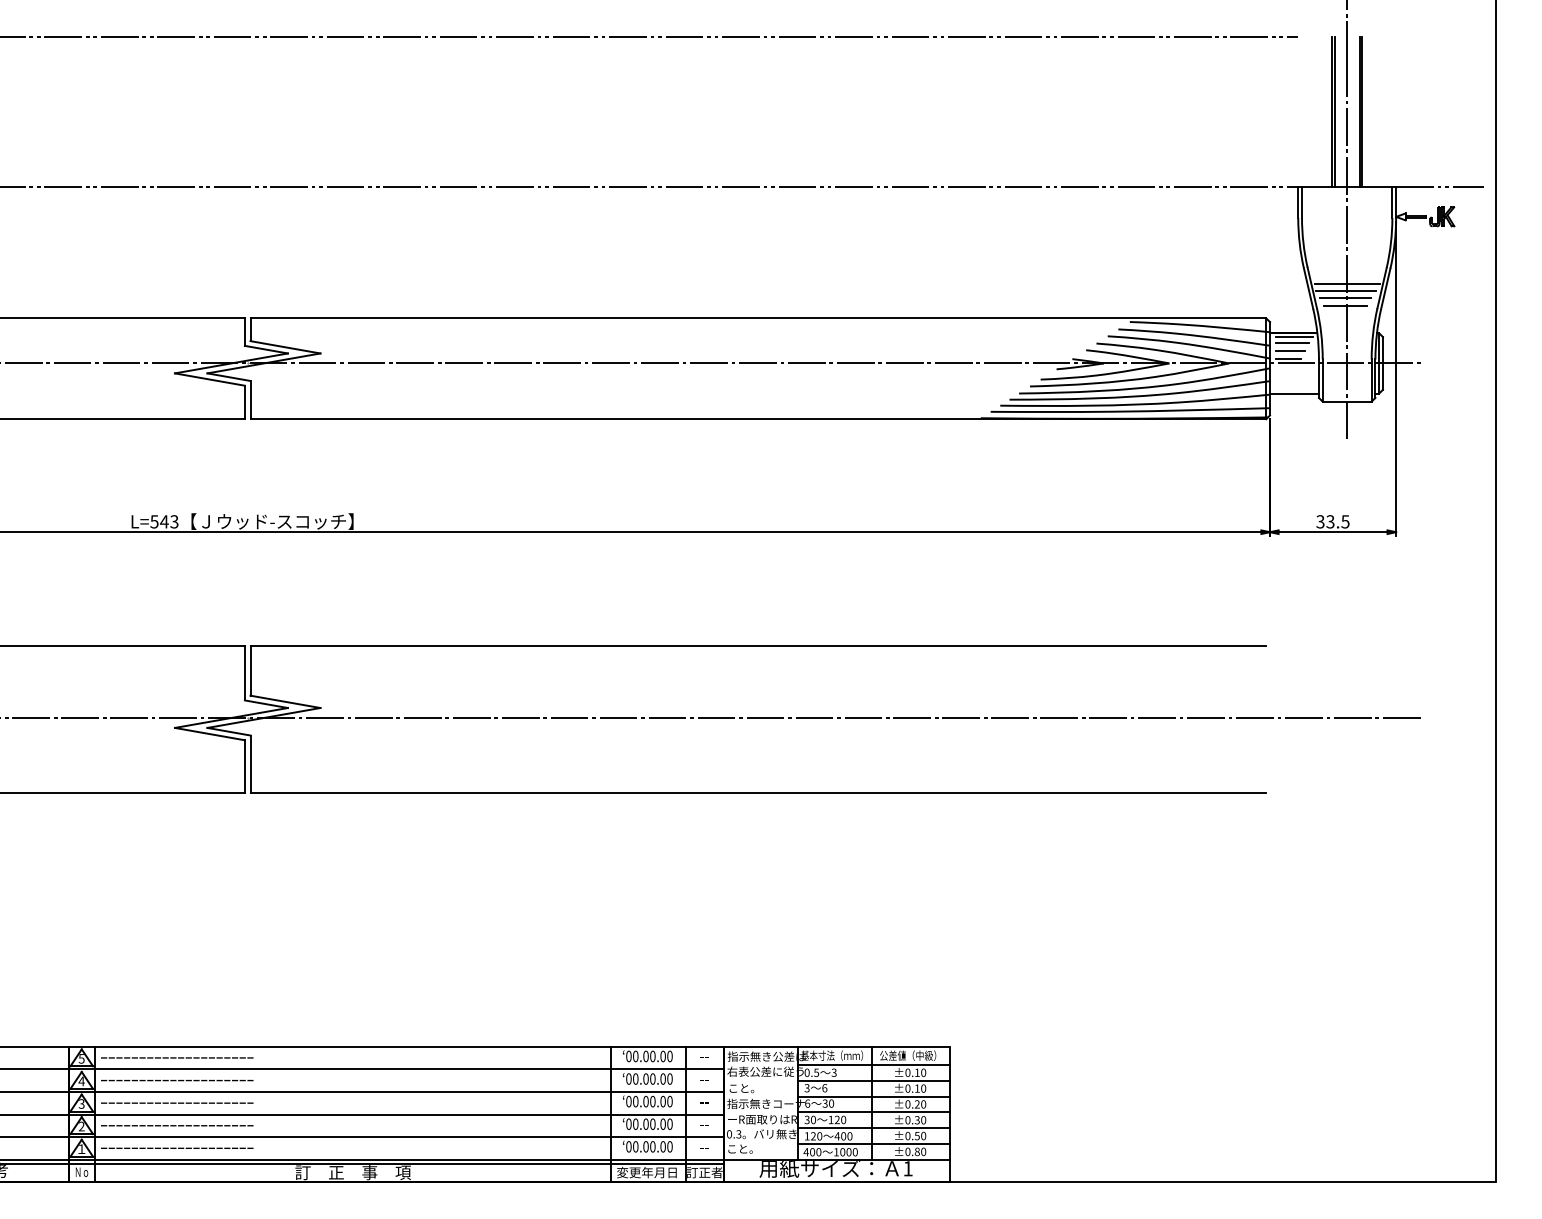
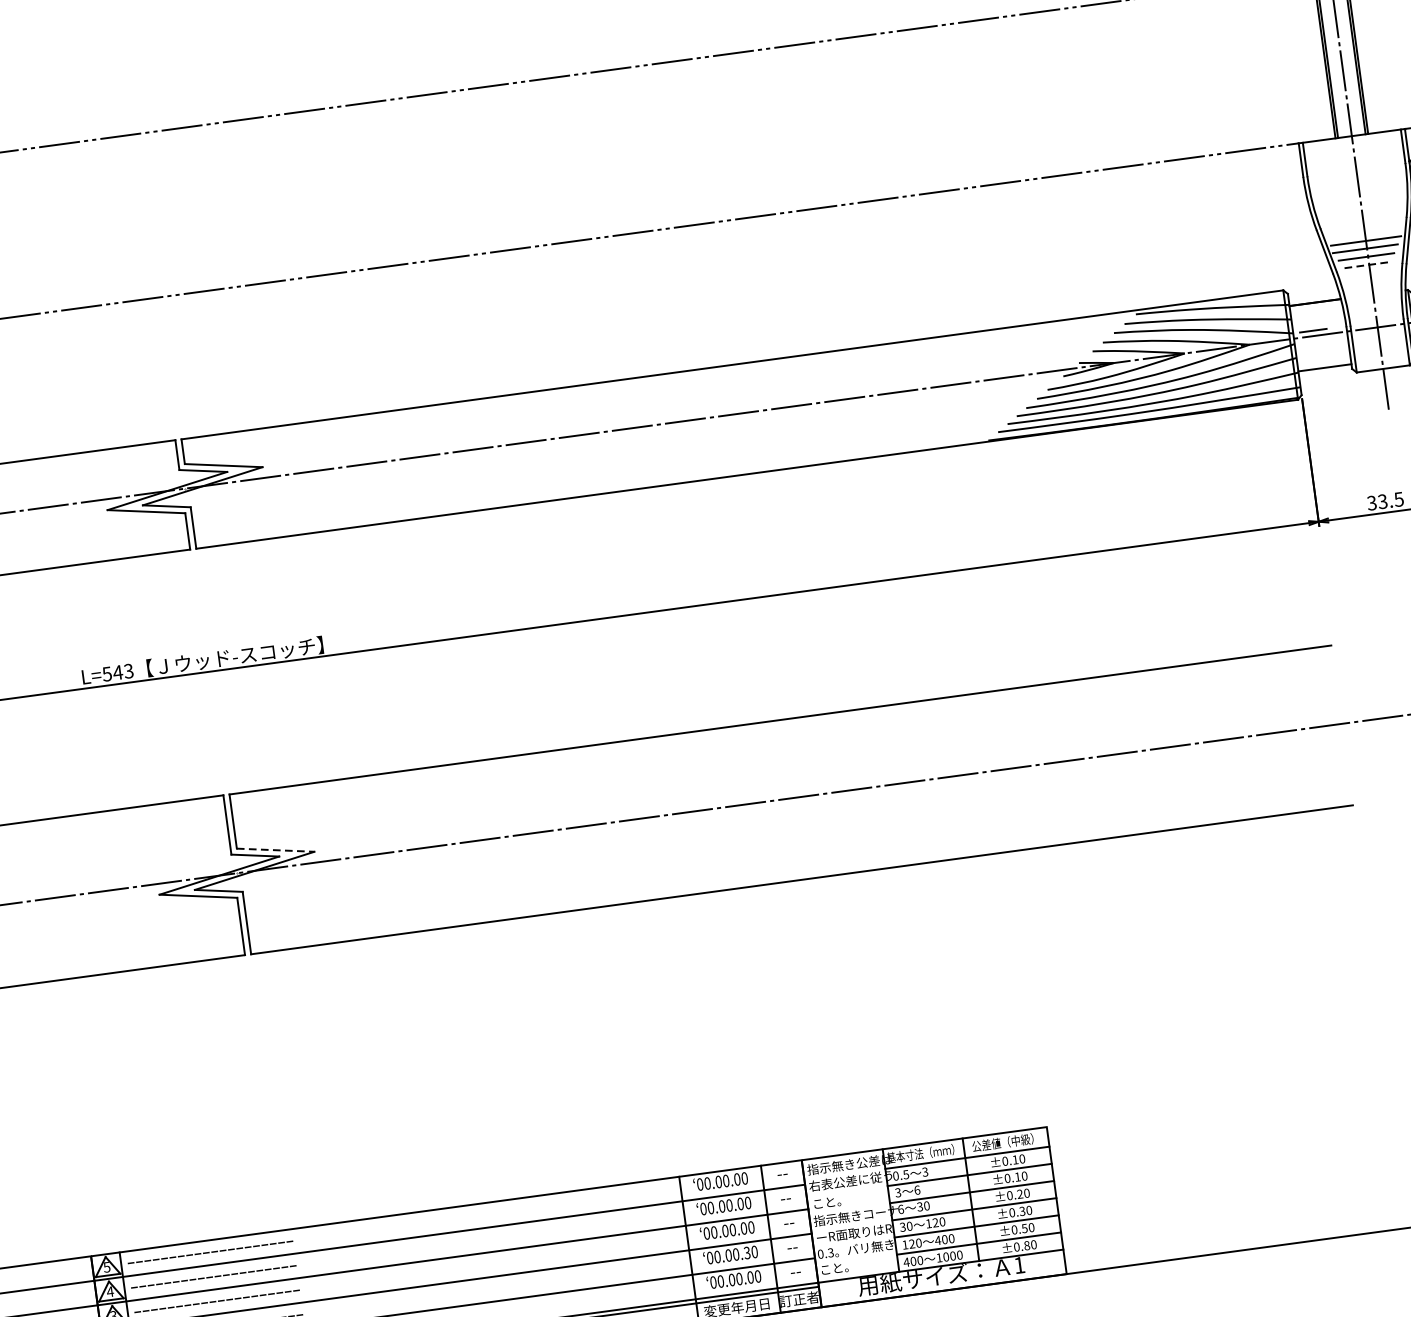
line: (1346, 305) -> (1368, 264), solid -> dashed
line: (1294, 336) -> (1316, 305), removed
line: (1292, 343) -> (1315, 313), removed
line: (1290, 351) -> (1314, 322), removed
line: (285, 701) -> (275, 849), solid -> dashed
text: (662, 1123) -> (746, 1252), 00.00.00 -> 00.00.30

